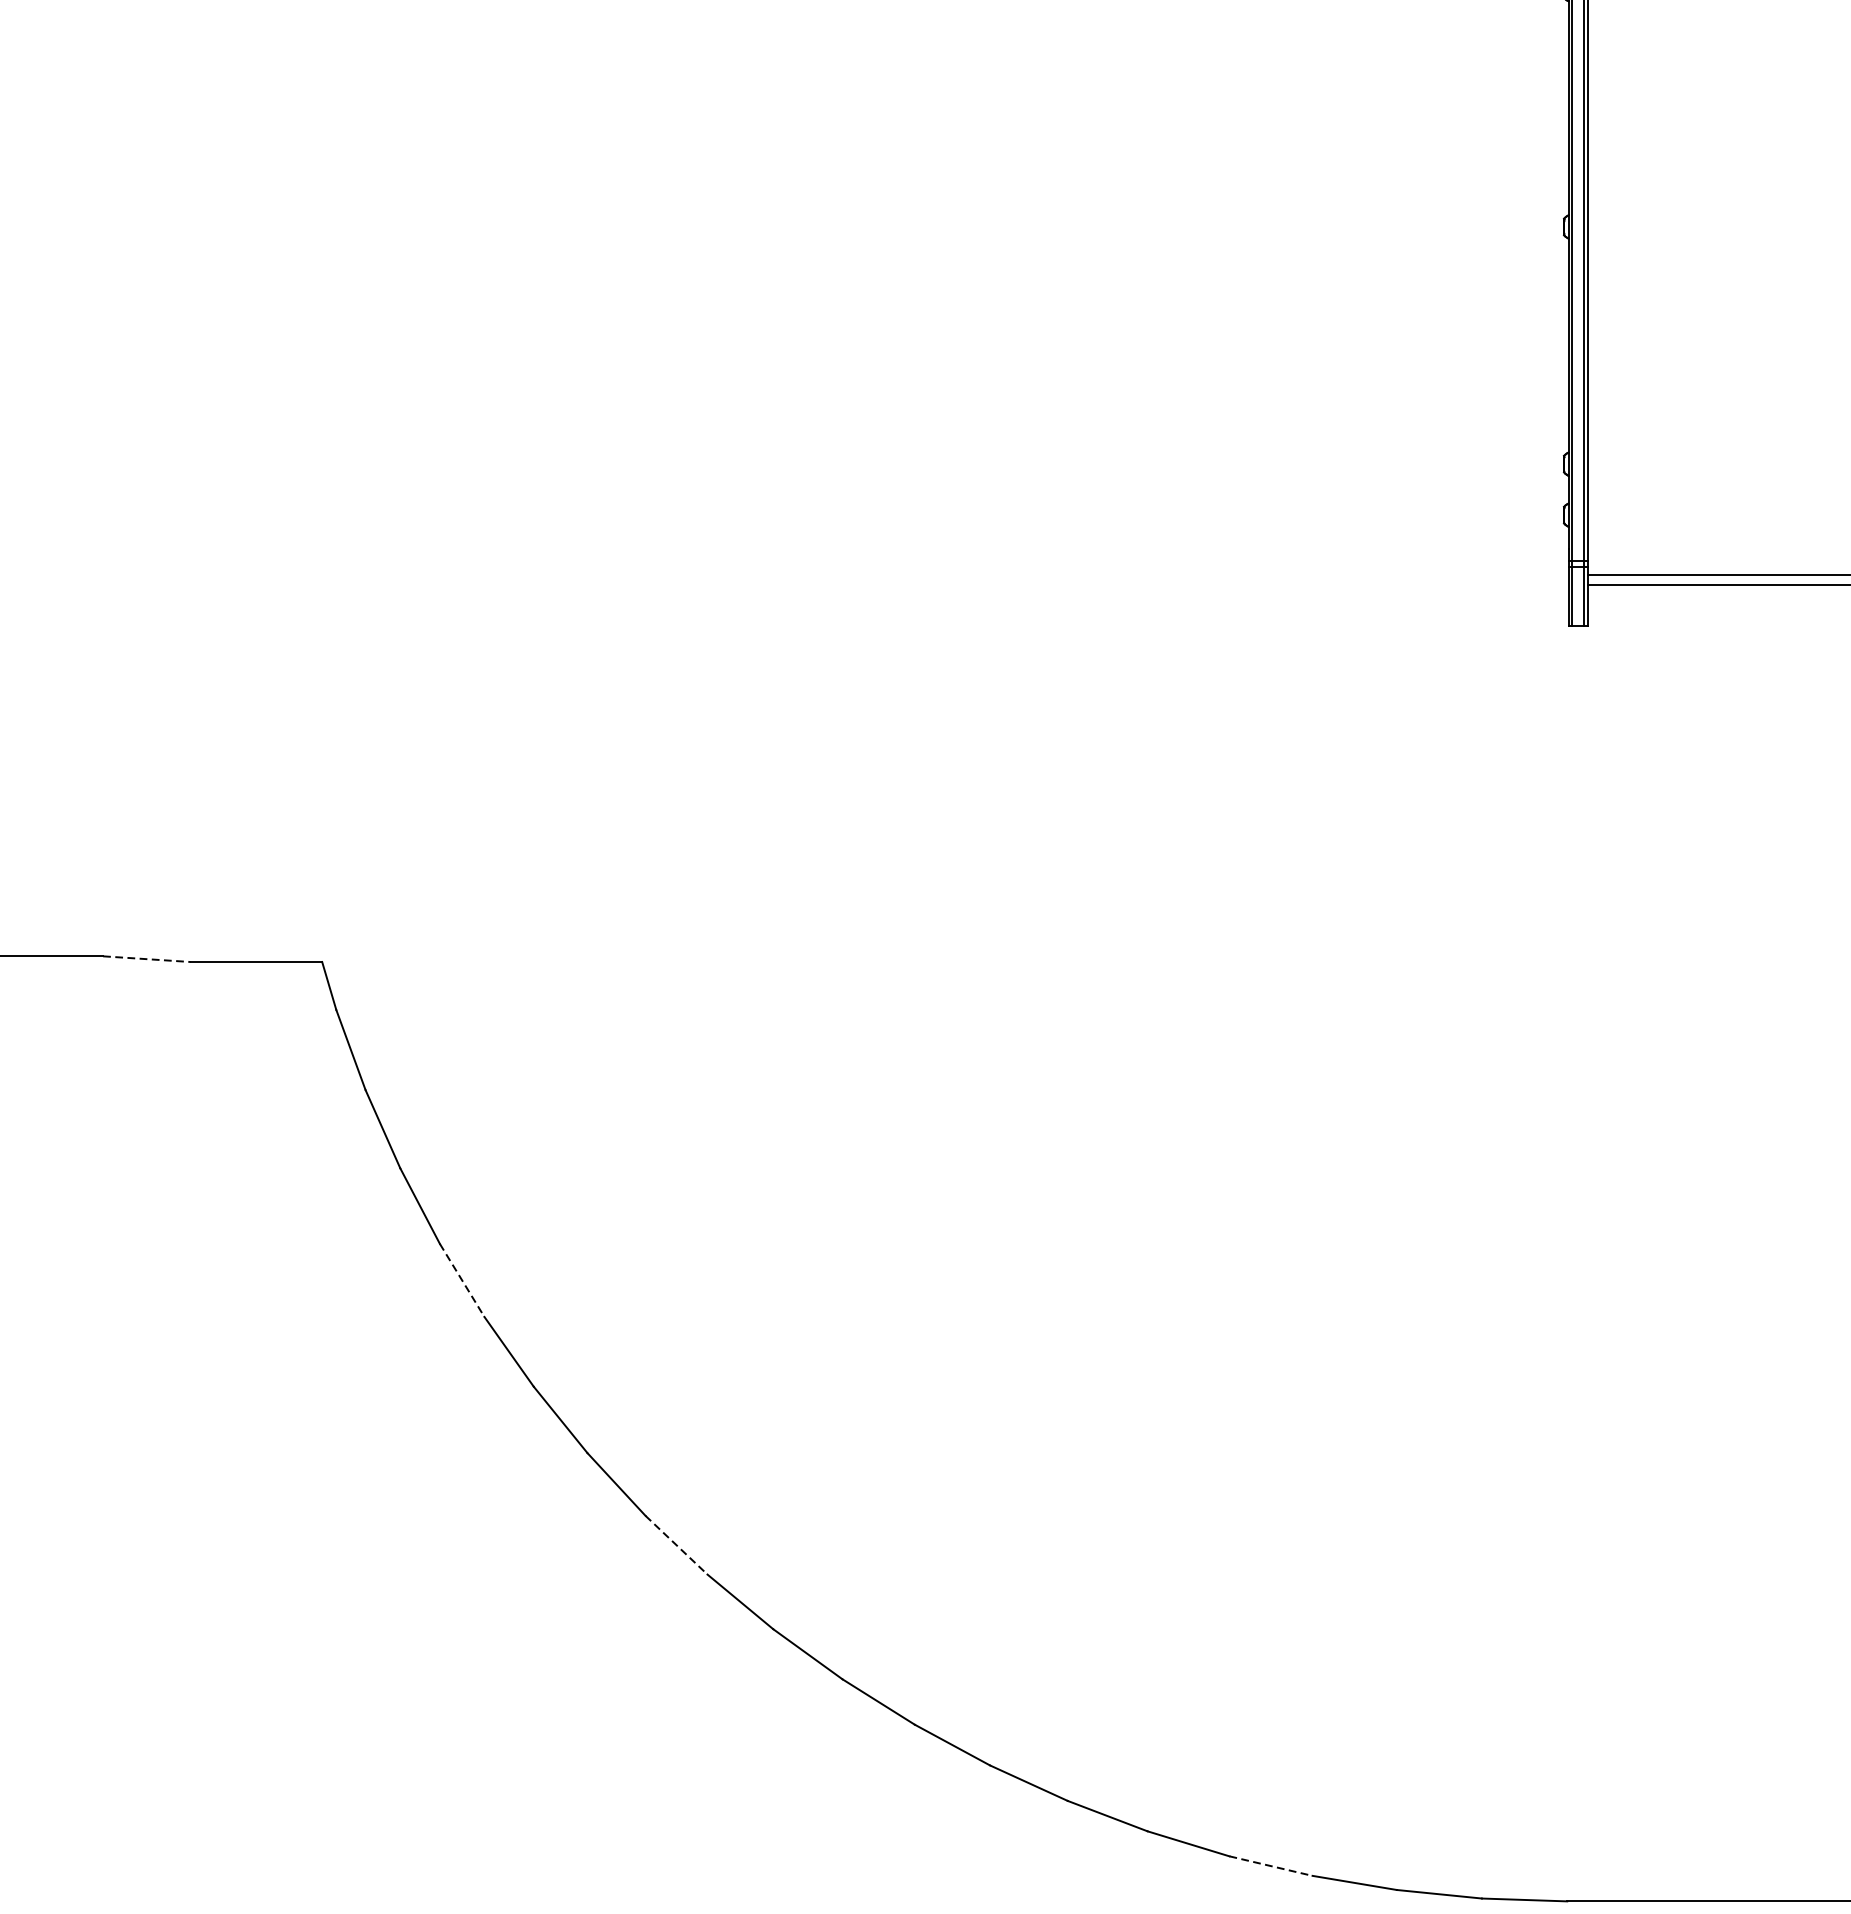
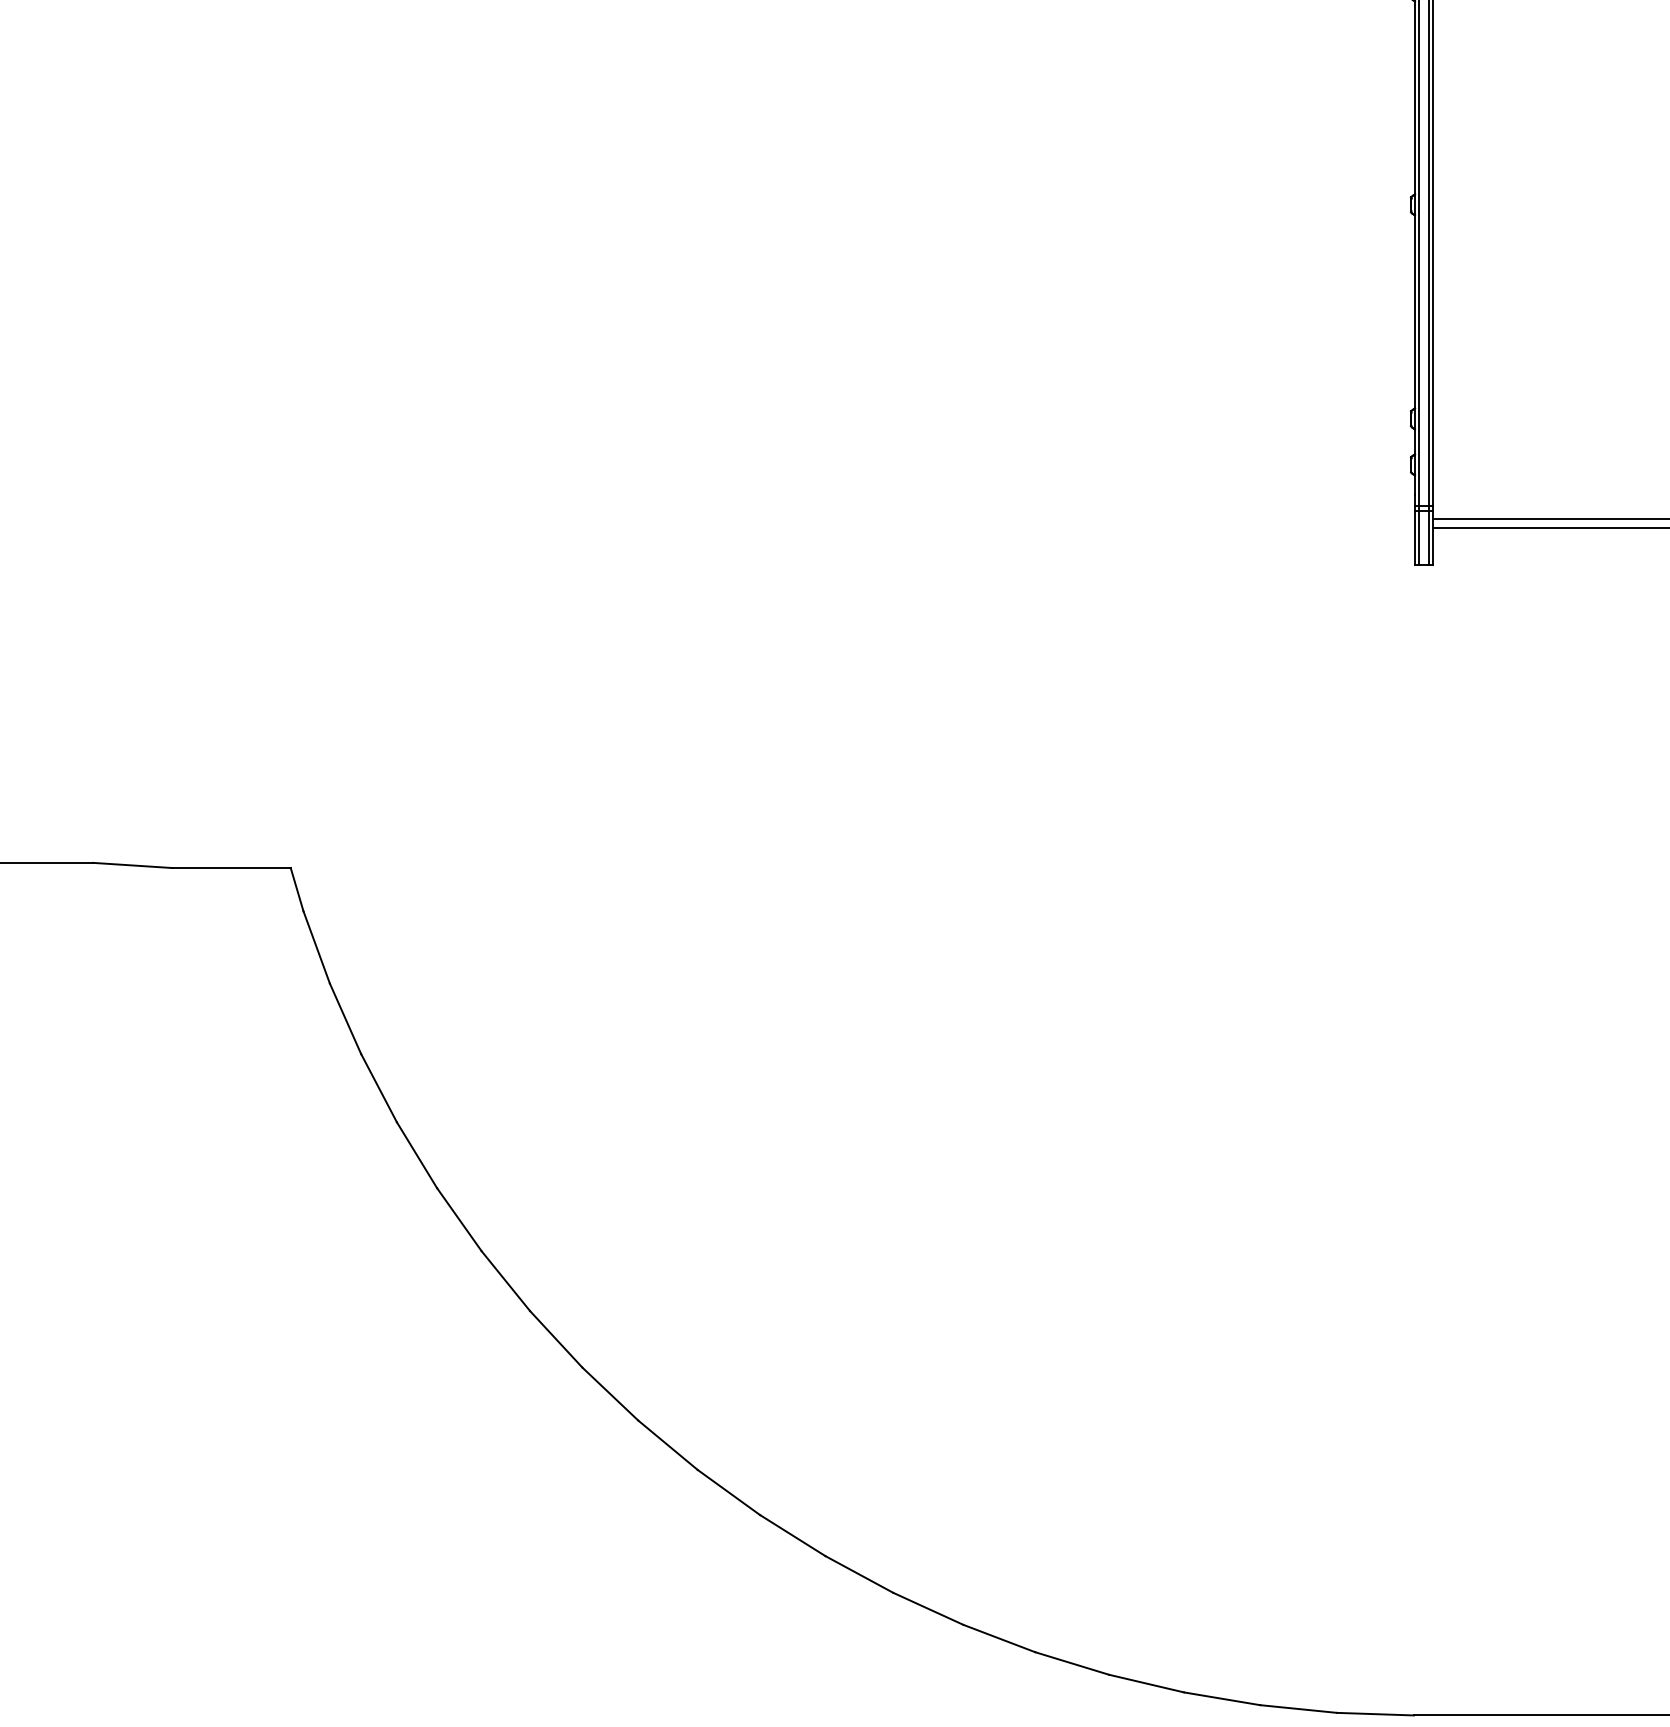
line: (146, 959) -> (132, 865), dashed -> solid
line: (462, 1280) -> (417, 1155), dashed -> solid
line: (676, 1545) -> (610, 1394), dashed -> solid
line: (1270, 1865) -> (1146, 1683), dashed -> solid

